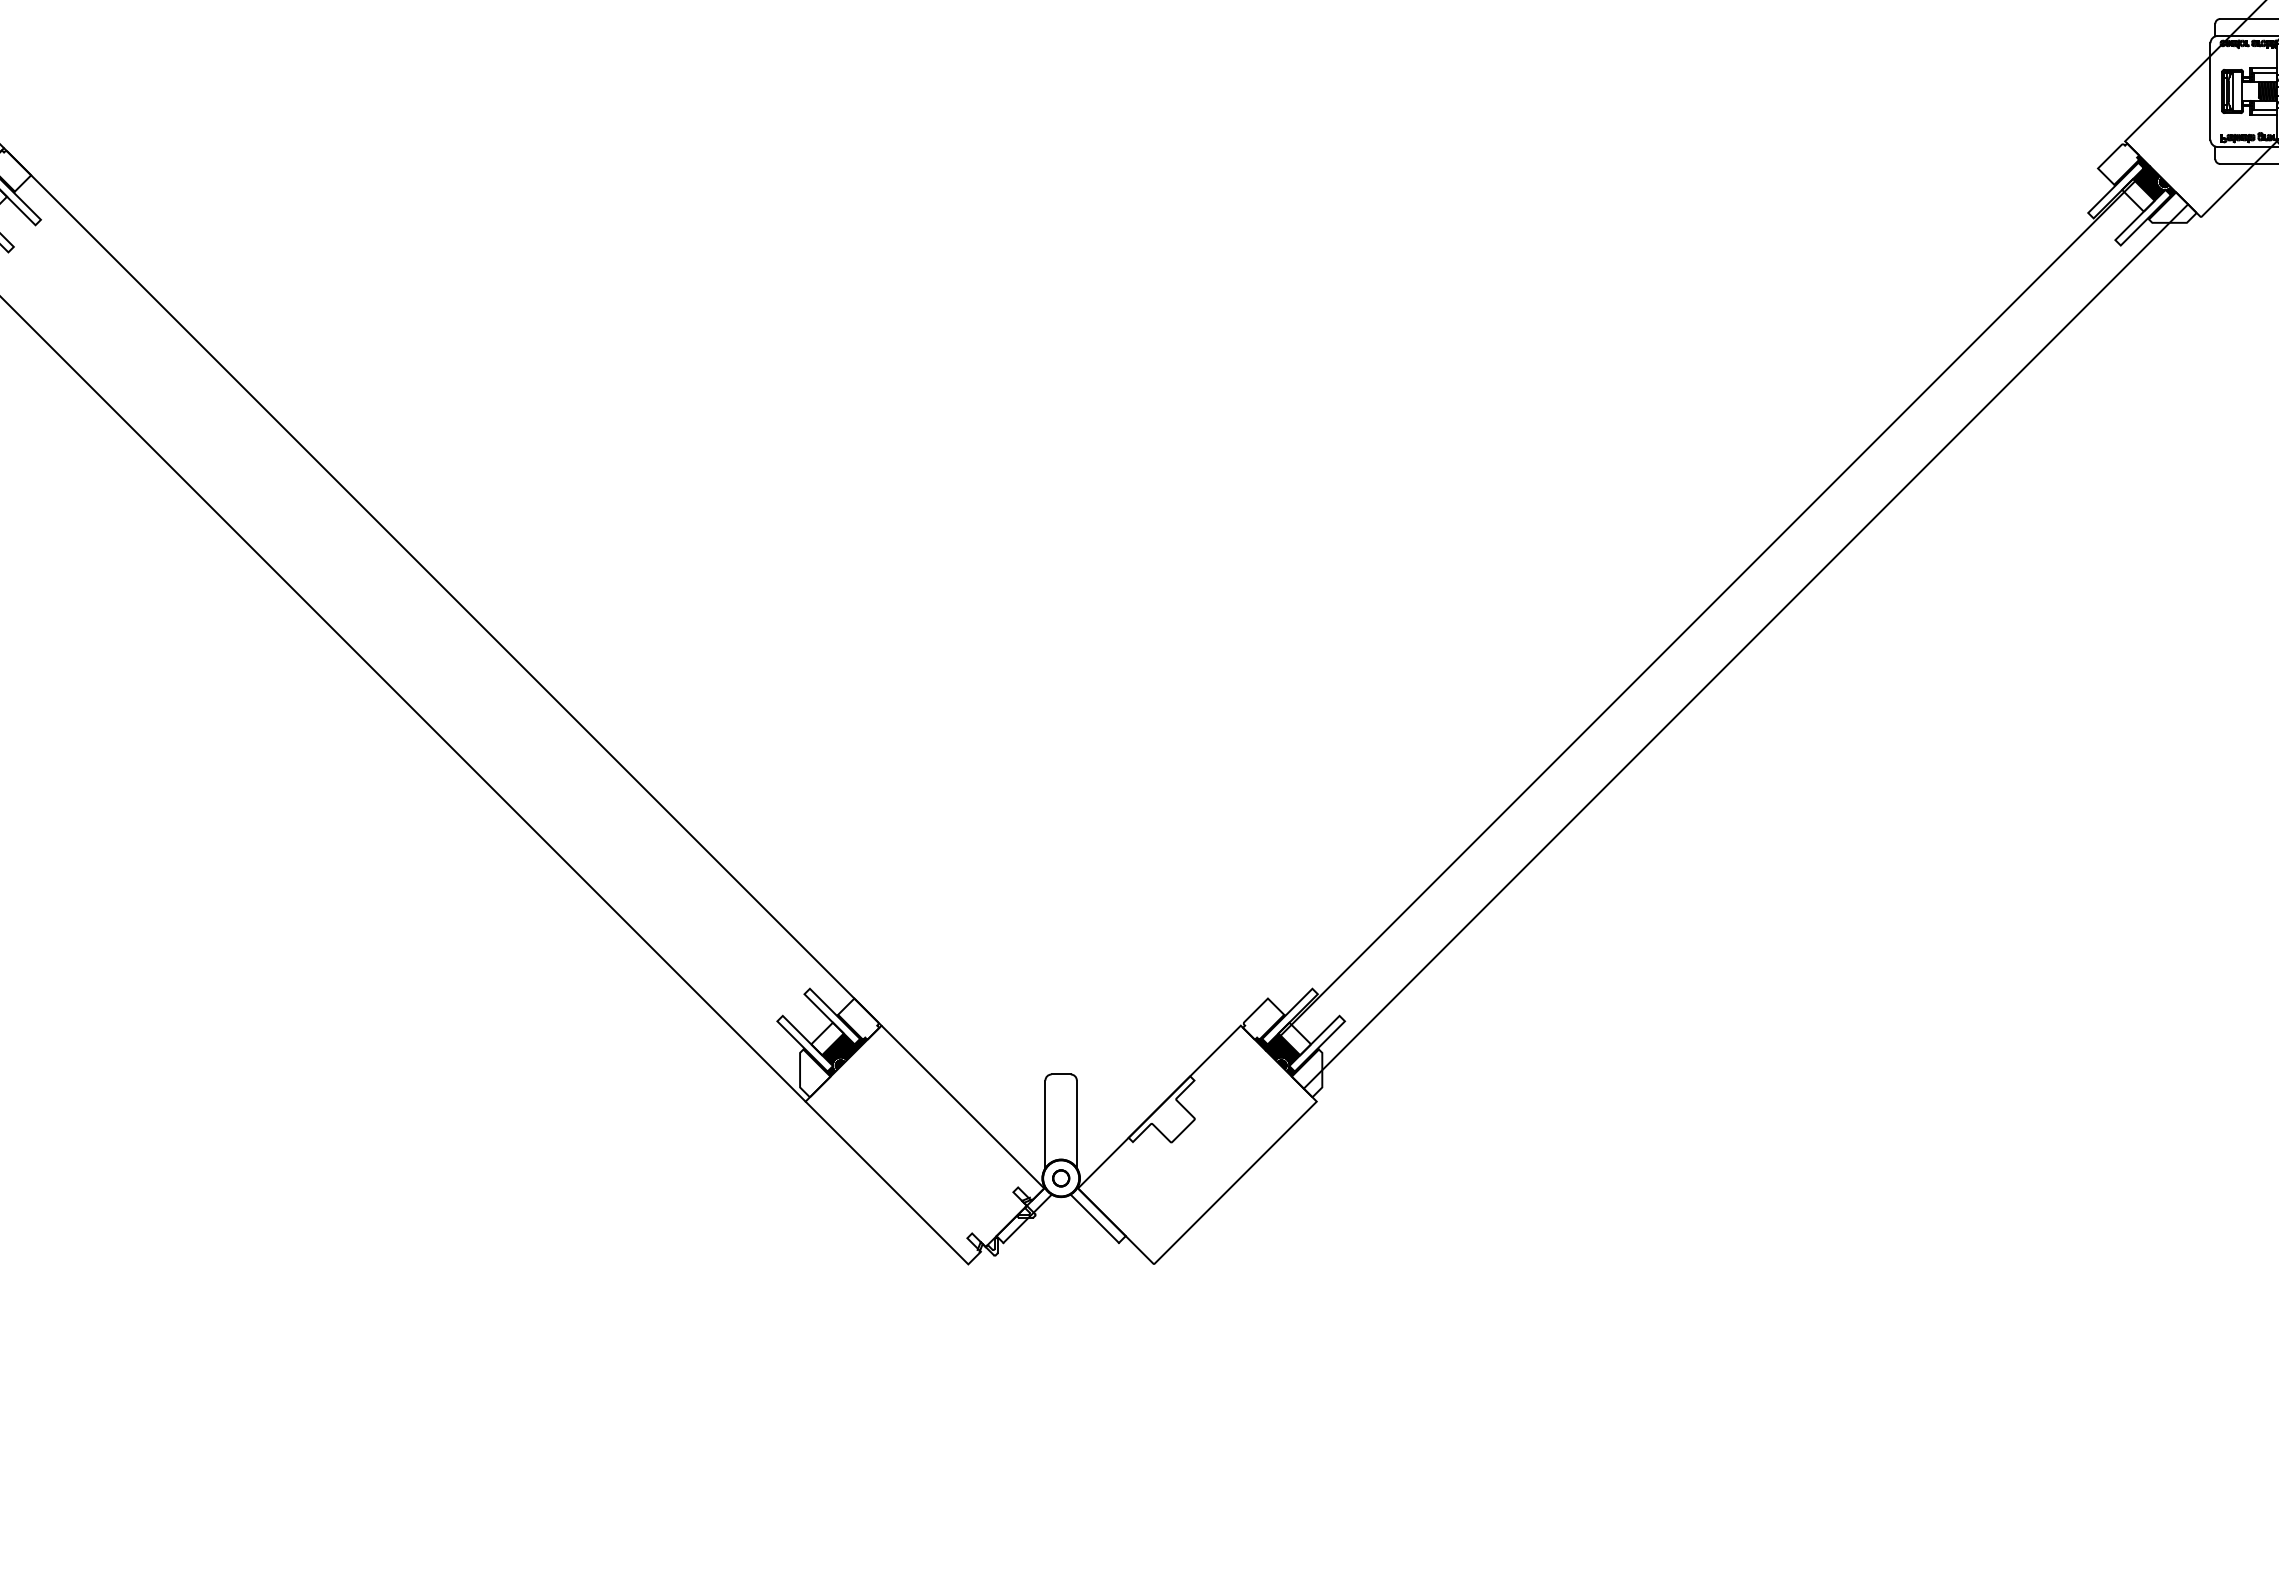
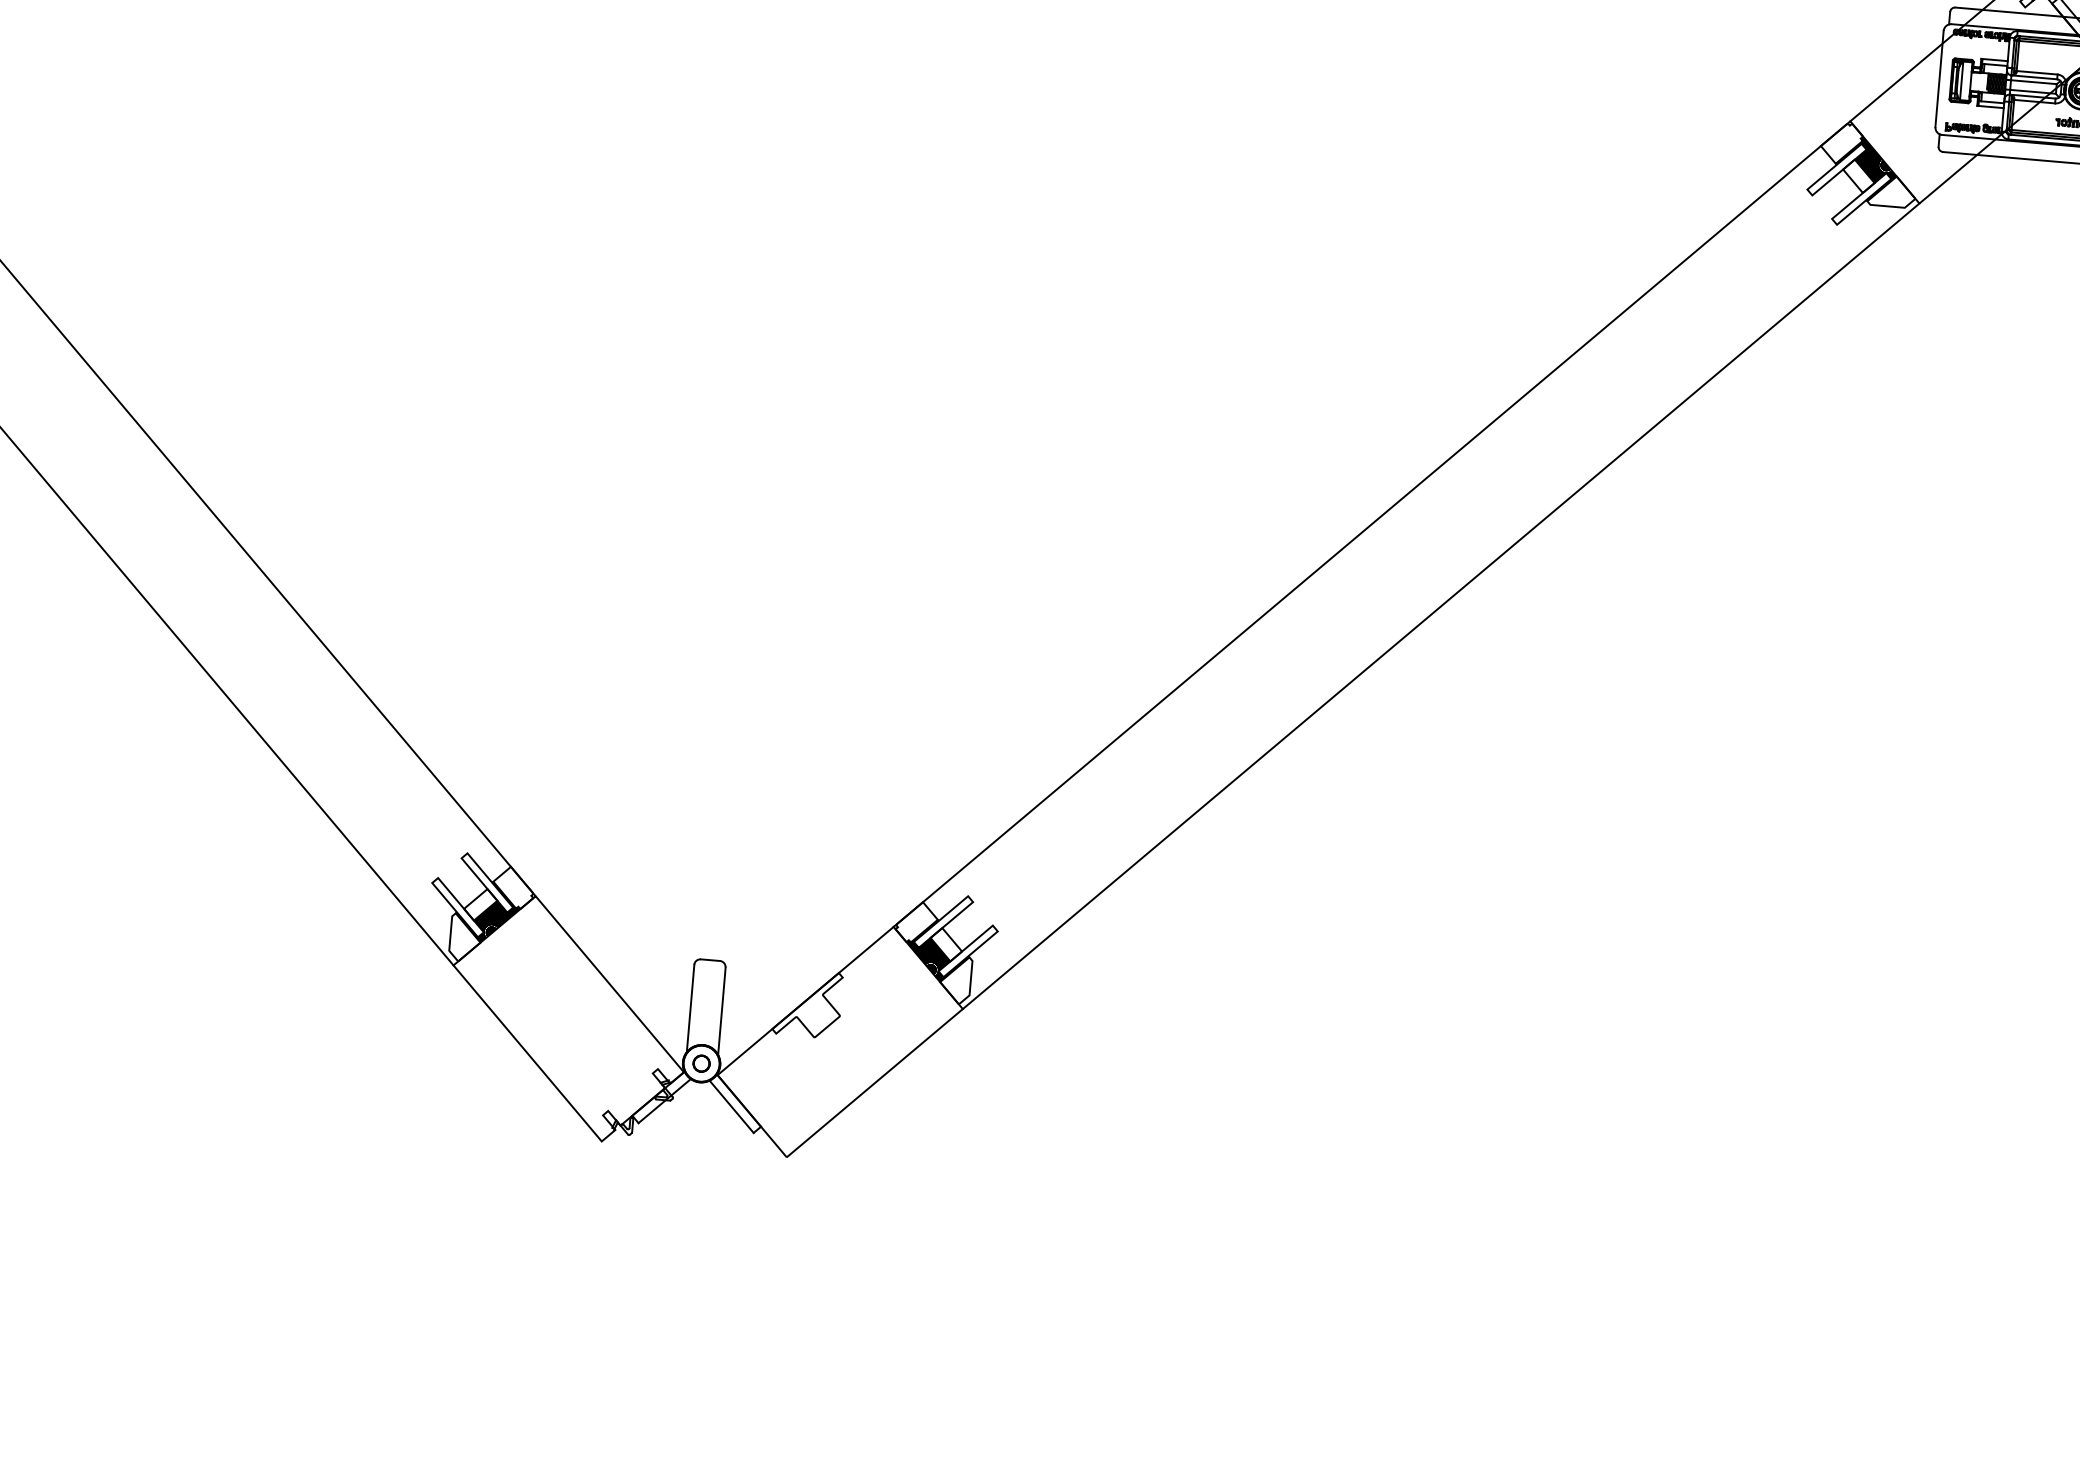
line: (1707, 608) -> (1440, 606), moved
line: (1745, 646) -> (1371, 524), moved

